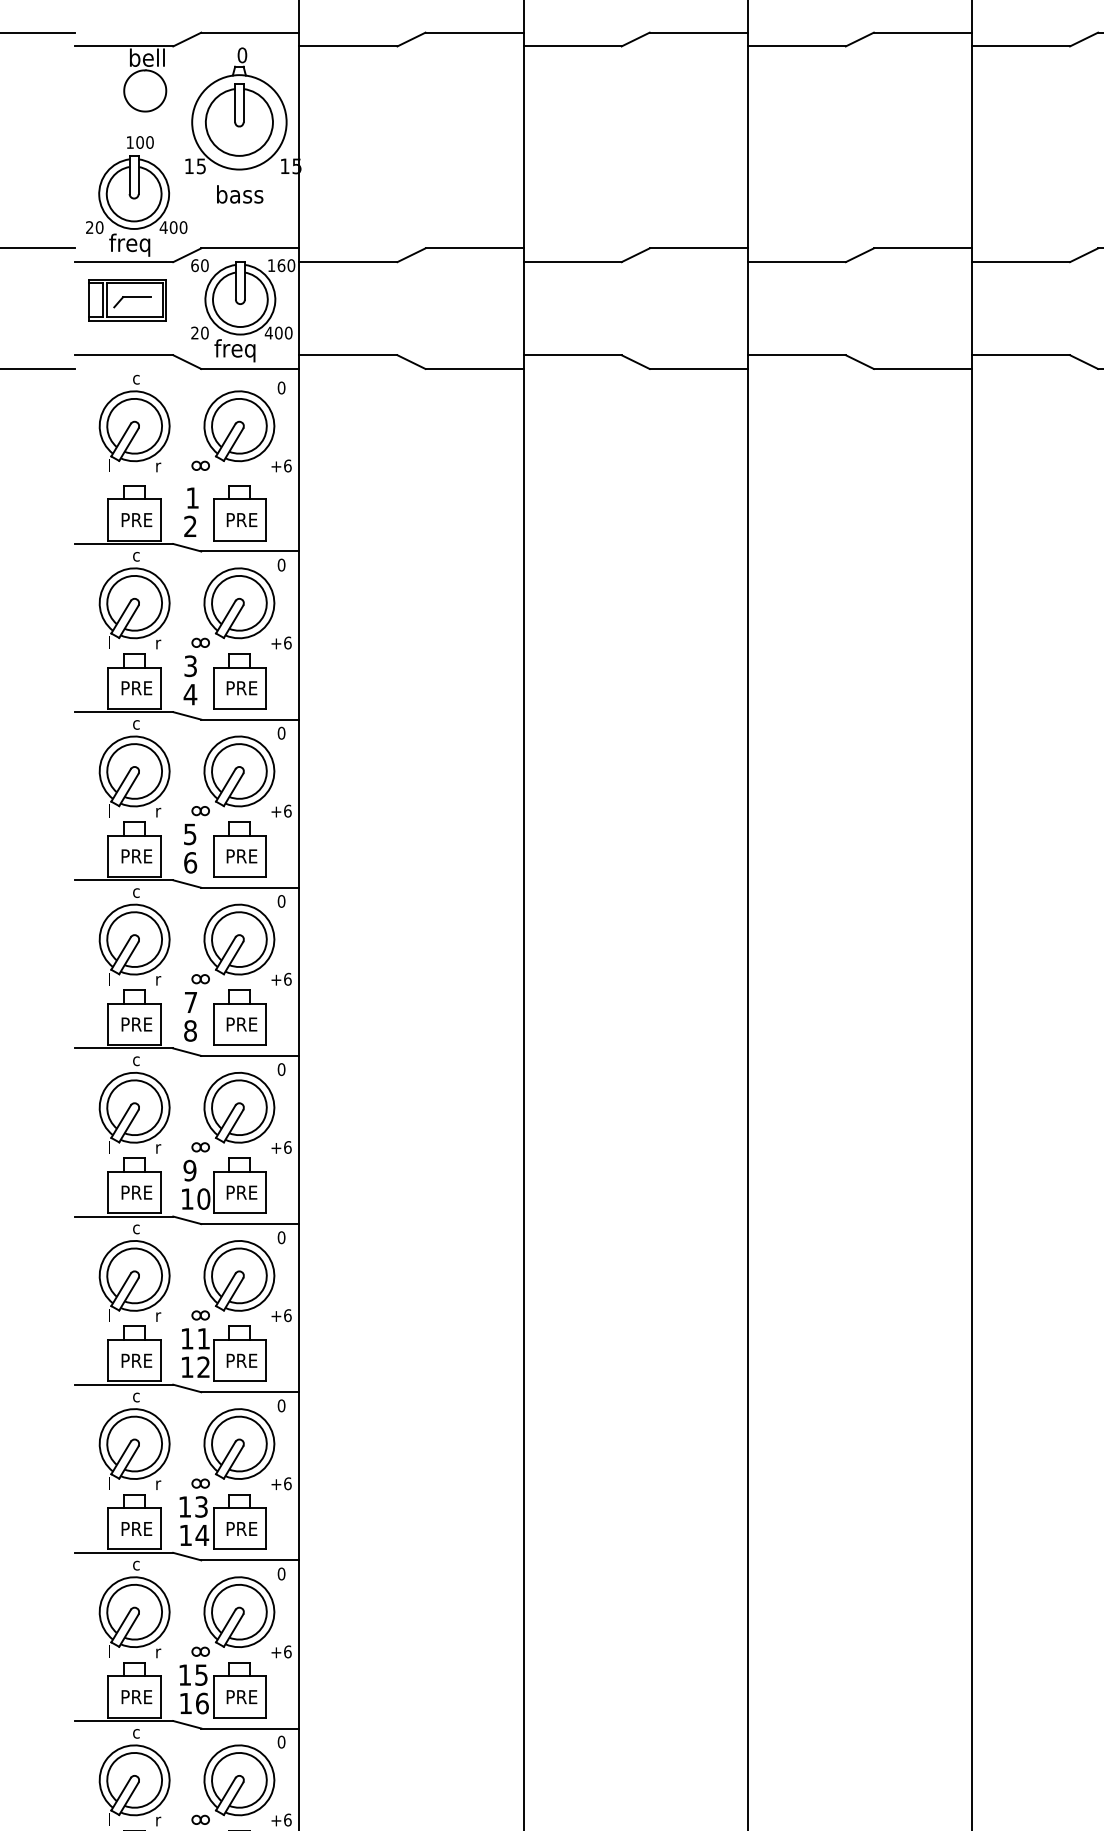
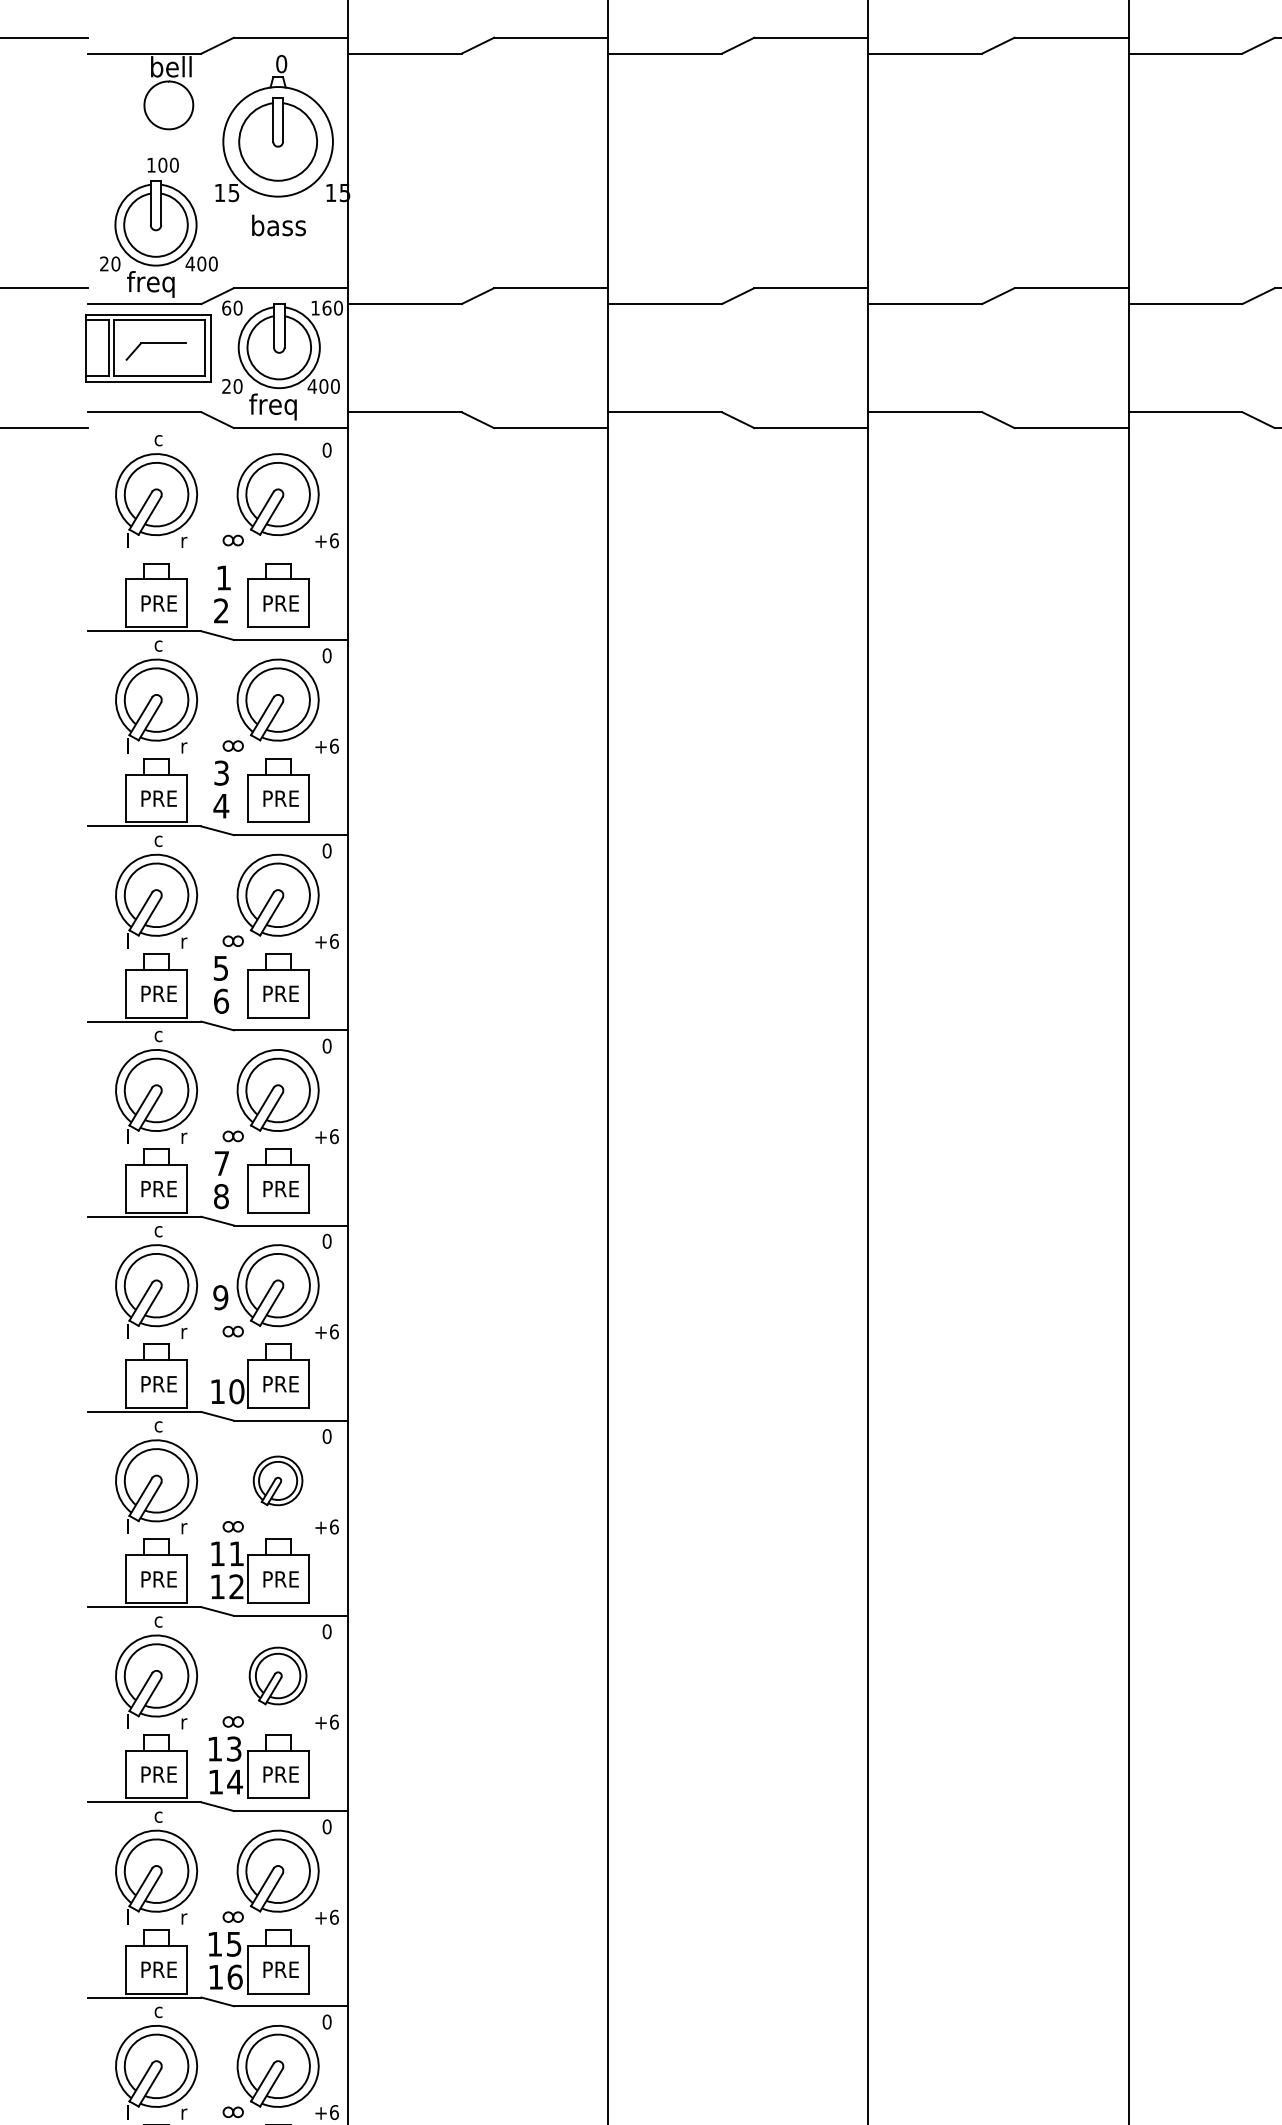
part: (127, 300) -> (148, 348), size x1.4
text: (189, 1170) -> (220, 1297), moved
part: (238, 1275) -> (277, 1480), size x0.6
part: (238, 1443) -> (277, 1675), size x0.7

